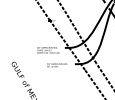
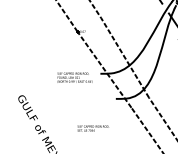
text: (56, 65) -> (92, 128), moved

